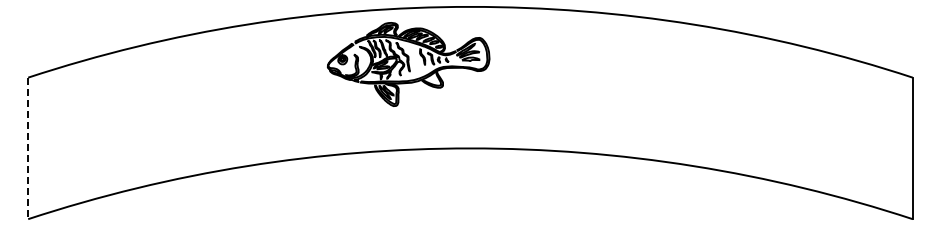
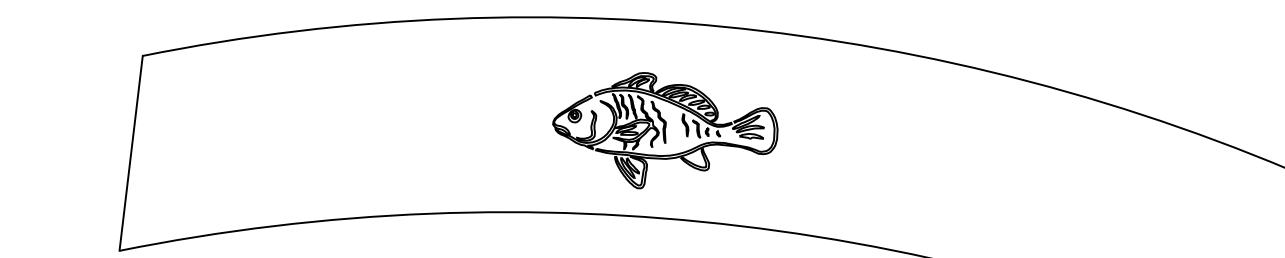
part: (408, 64) -> (664, 133), moved
line: (28, 148) -> (131, 153), dashed -> solid

